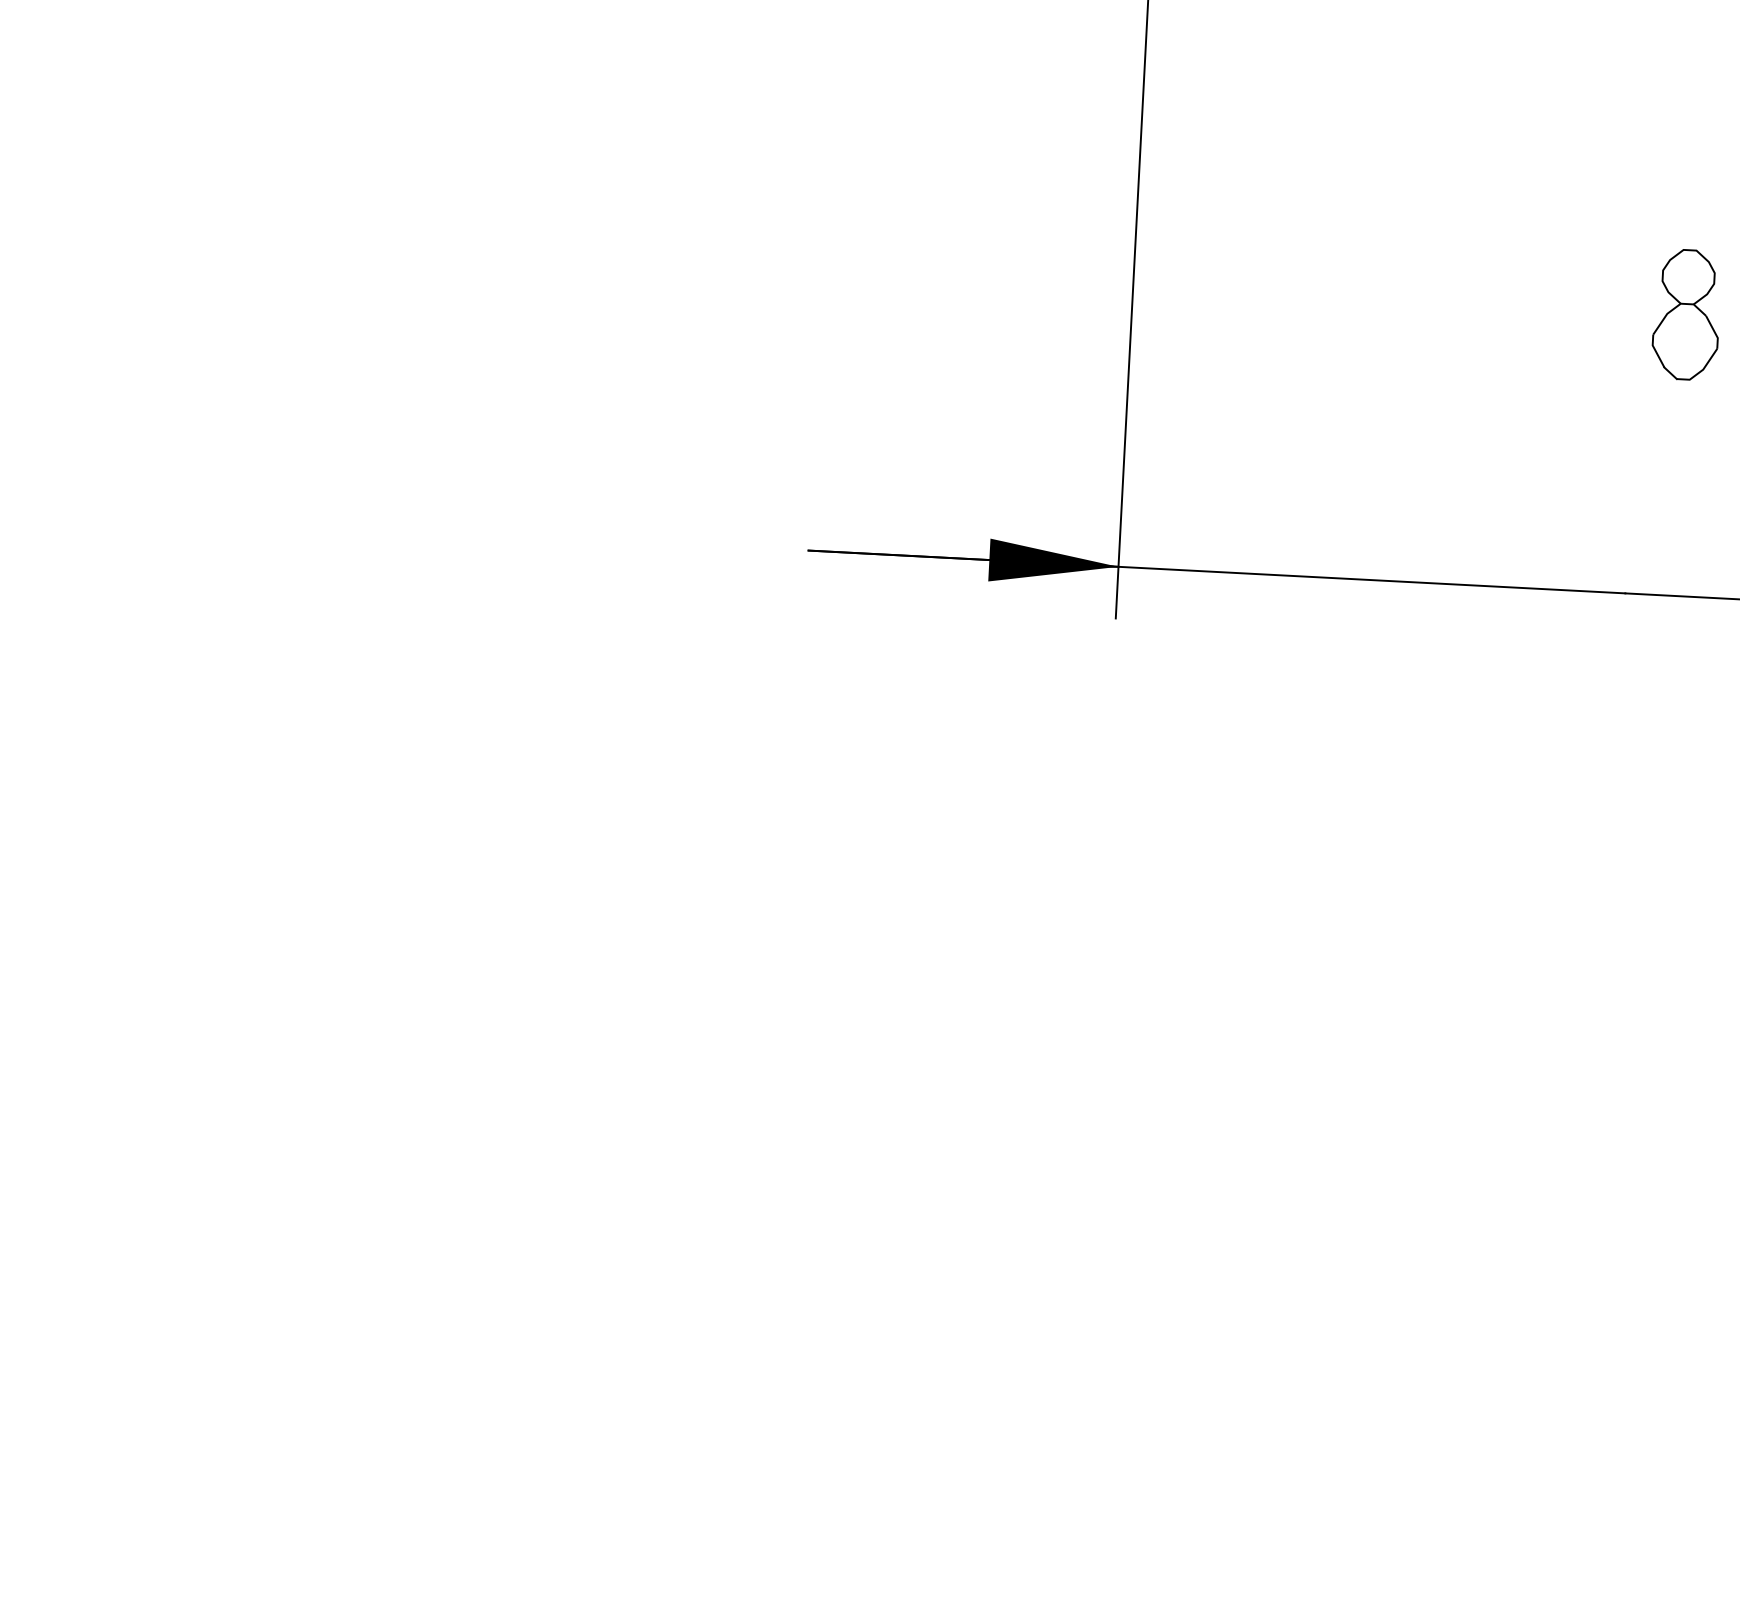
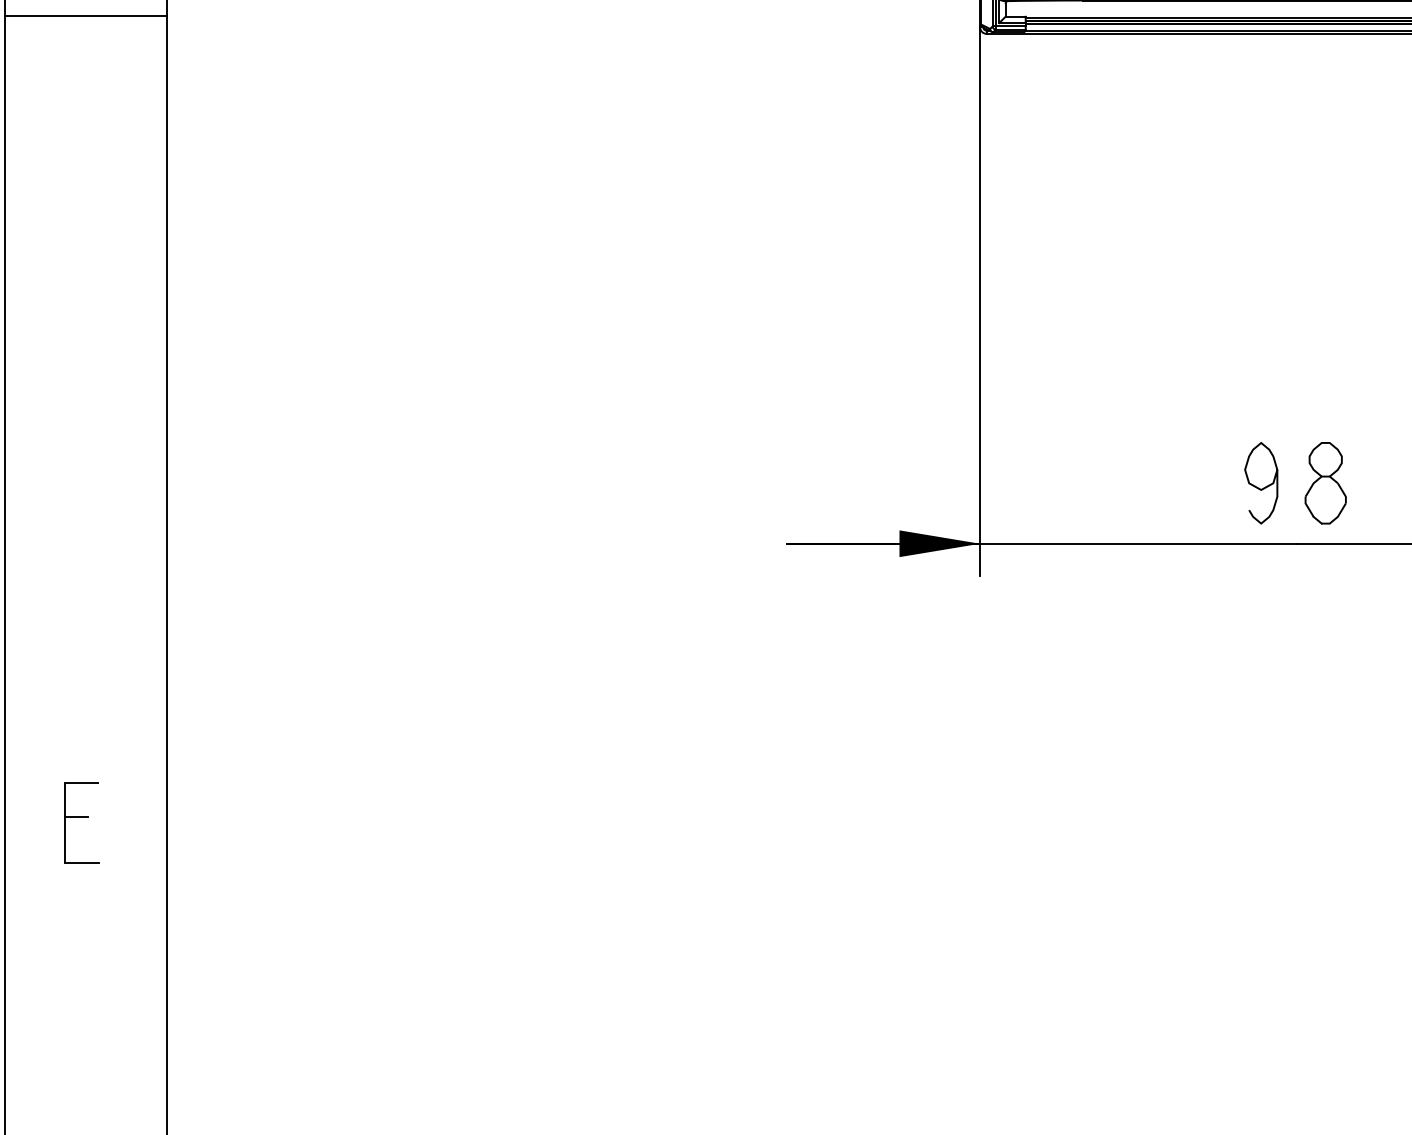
part: (1686, 315) -> (1325, 483), moved
curve: (1576, 500) -> (1263, 487), added

